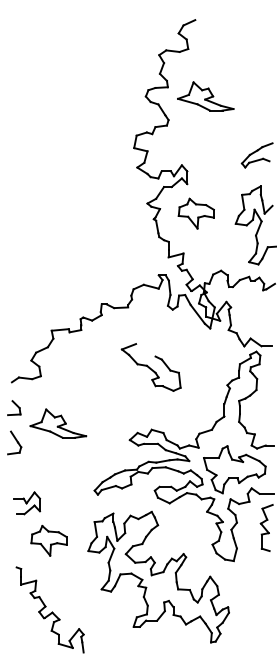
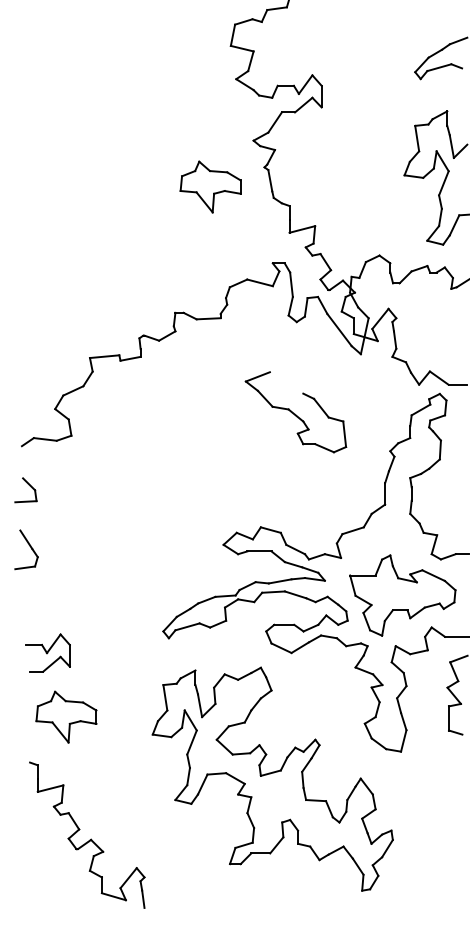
part: (195, 213) -> (209, 186), moved
part: (150, 367) -> (294, 412), moved
part: (58, 423) -> (101, 516), removed
part: (48, 540) -> (65, 716), moved

